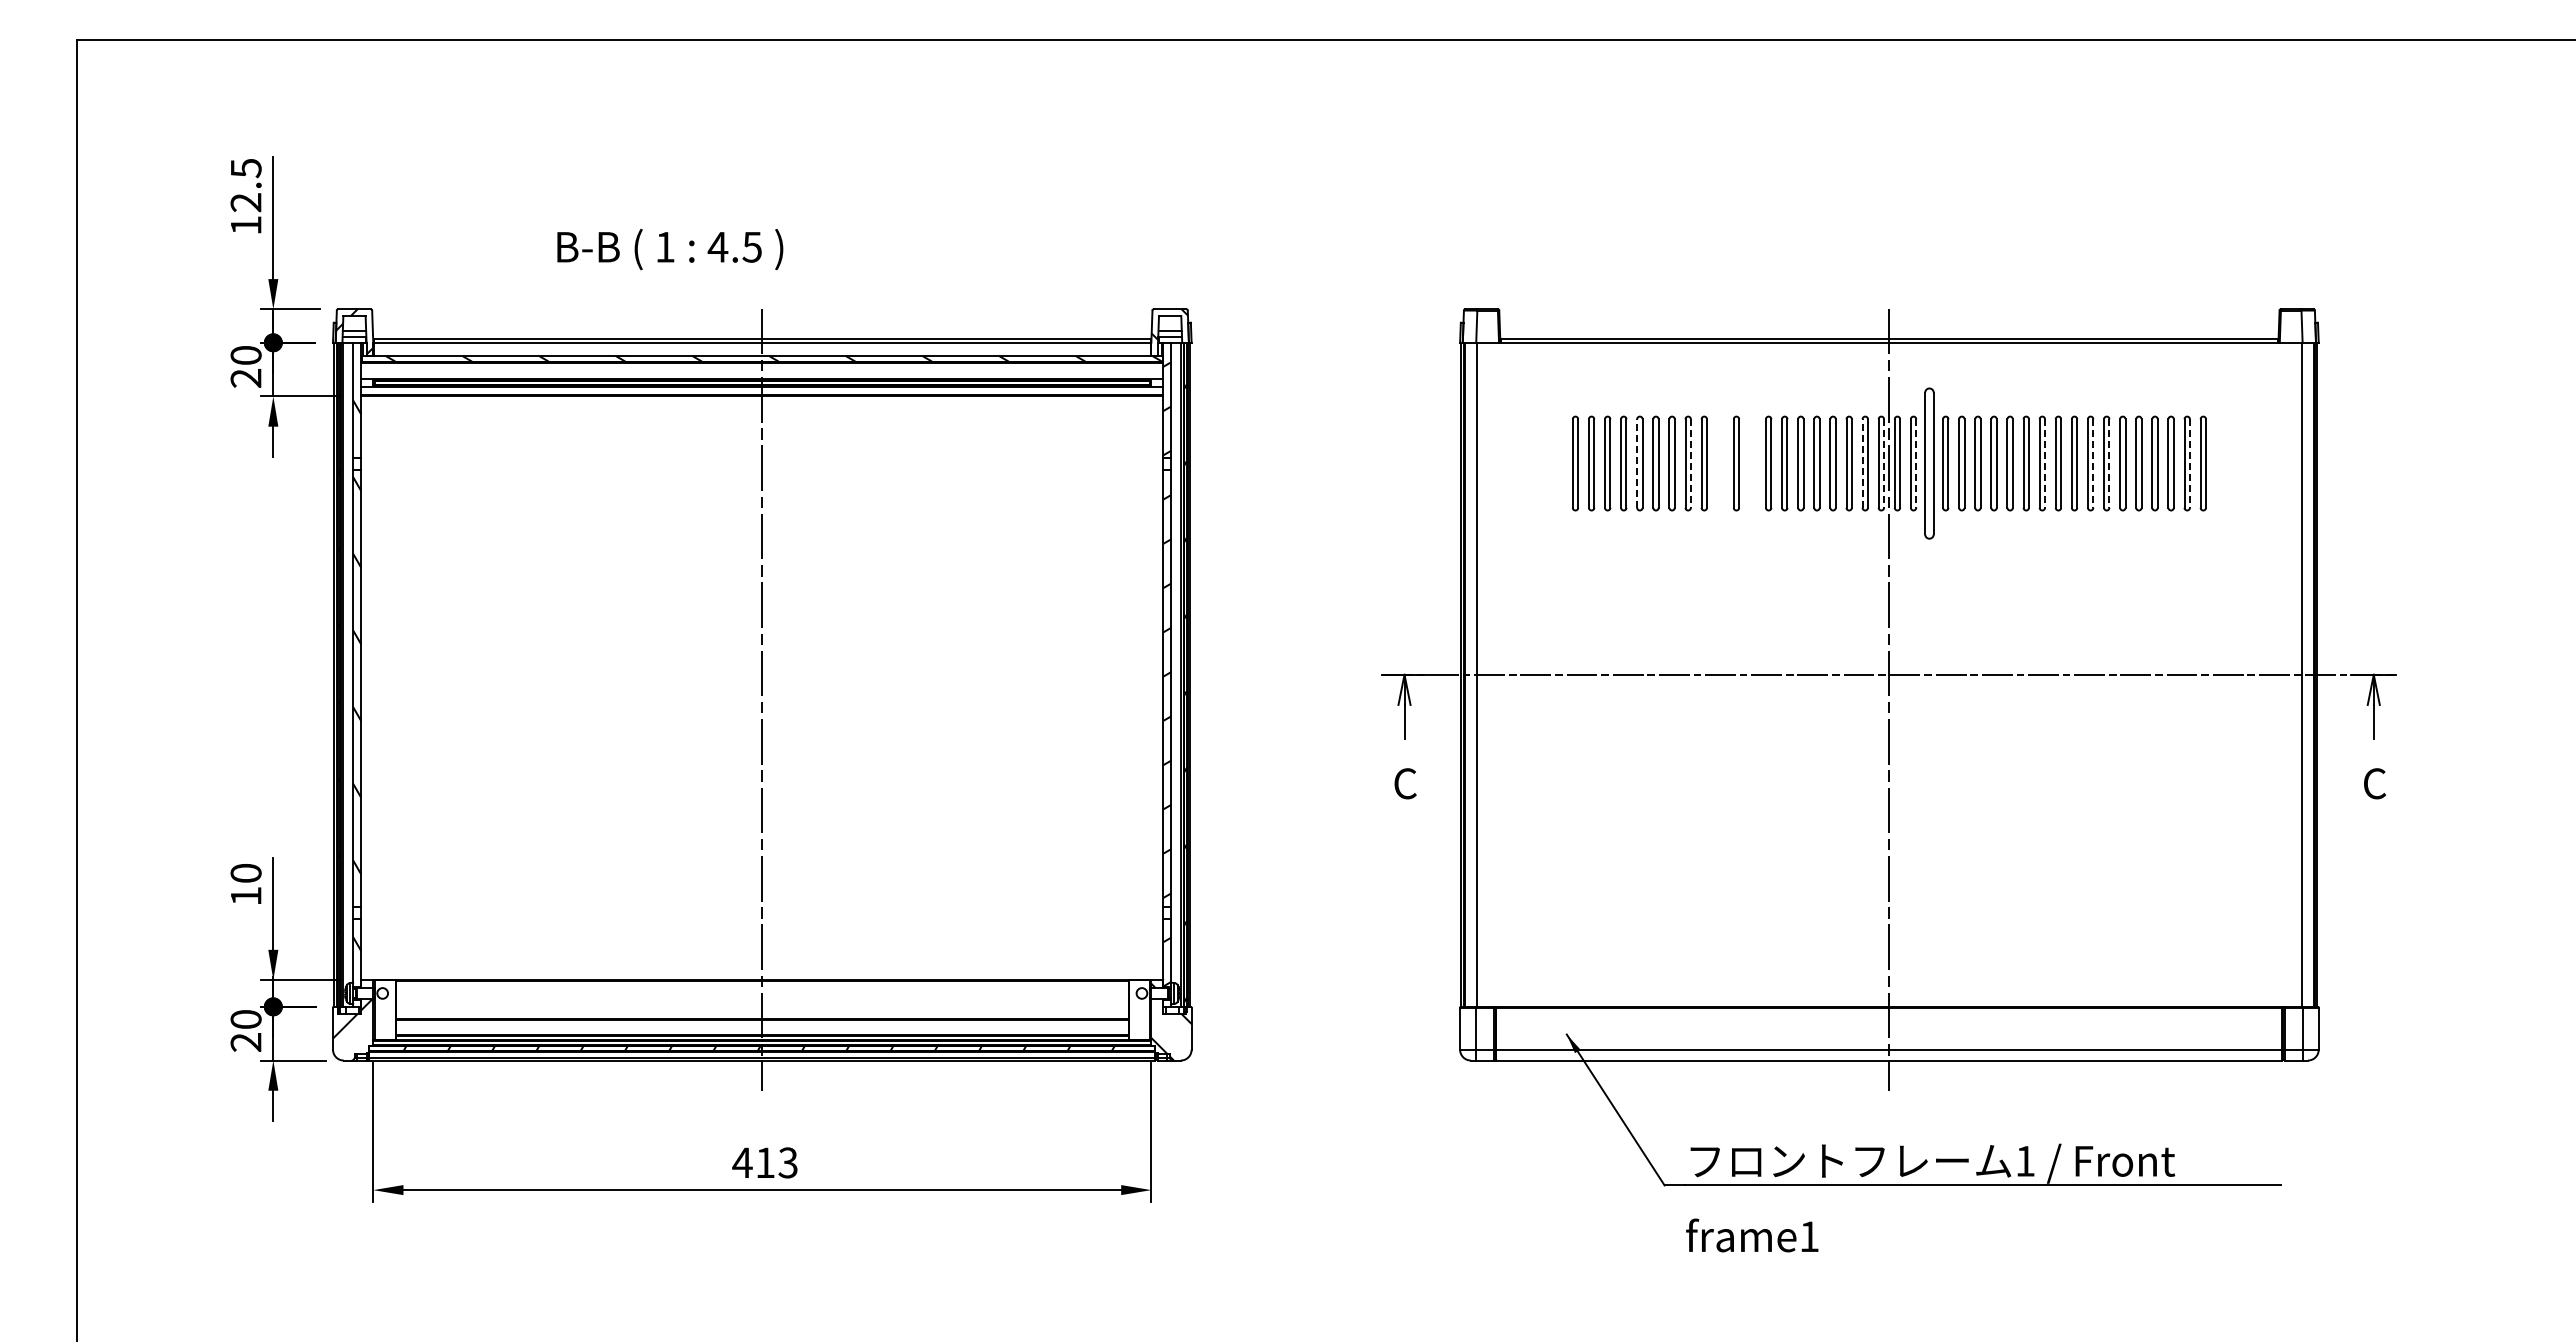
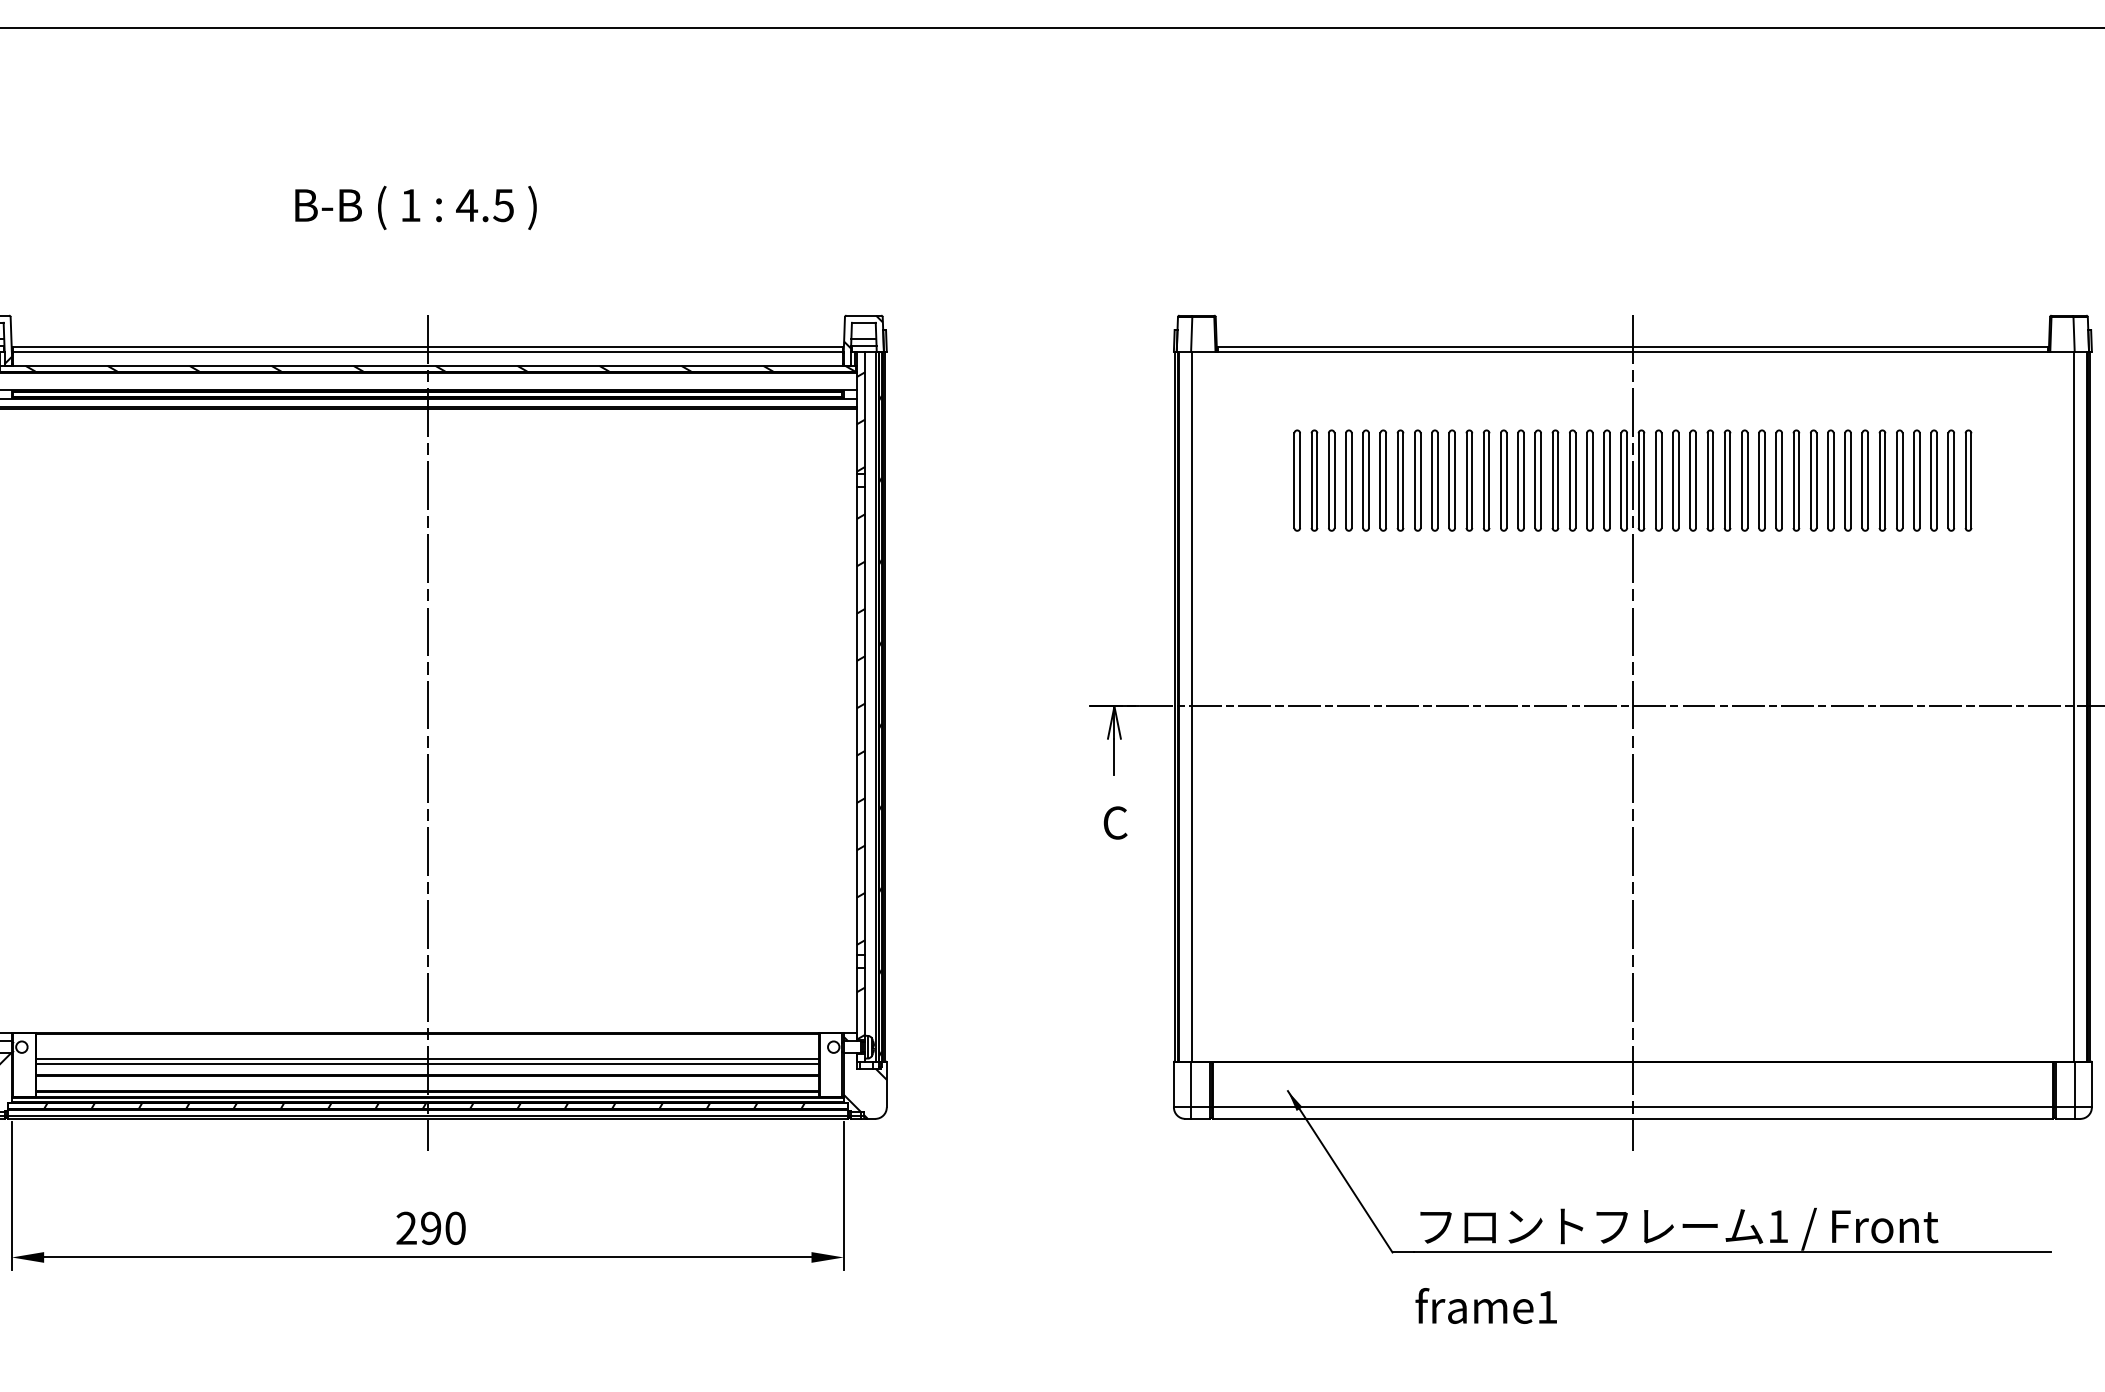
text: (670, 249) -> (416, 207), moved
line: (1637, 463) -> (1363, 480), dashed -> solid
part: (1719, 463) -> (1451, 480), added
part: (1752, 463) -> (1486, 480), added
line: (1862, 463) -> (1604, 480), dashed -> solid
part: (1929, 463) -> (1675, 480), size x0.62
line: (1690, 464) -> (1420, 481), dashed -> solid
line: (1884, 464) -> (1627, 481), dashed -> solid
line: (1916, 464) -> (1661, 481), dashed -> solid
line: (2045, 464) -> (1799, 481), dashed -> solid
line: (2093, 464) -> (1851, 481), dashed -> solid
line: (2109, 464) -> (1868, 481), dashed -> solid
line: (2189, 464) -> (1953, 481), dashed -> solid
line: (762, 1004) -> (428, 1059), added
line: (762, 1009) -> (428, 1064), added
text: (764, 1162) -> (430, 1227), 413 -> 290

